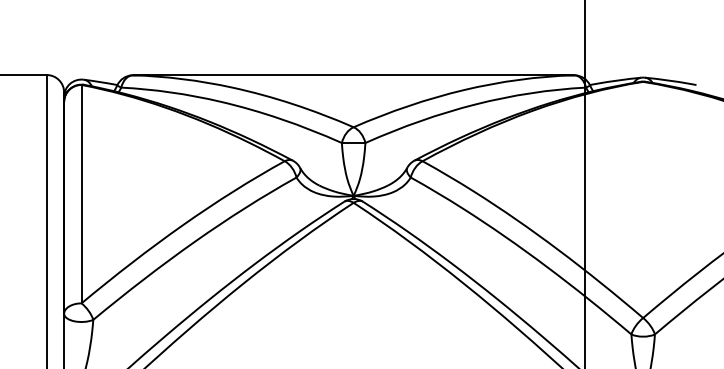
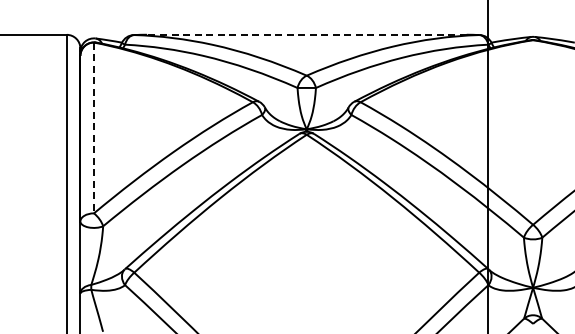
line: (353, 74) -> (306, 34), solid -> dashed
line: (80, 194) -> (93, 128), solid -> dashed

